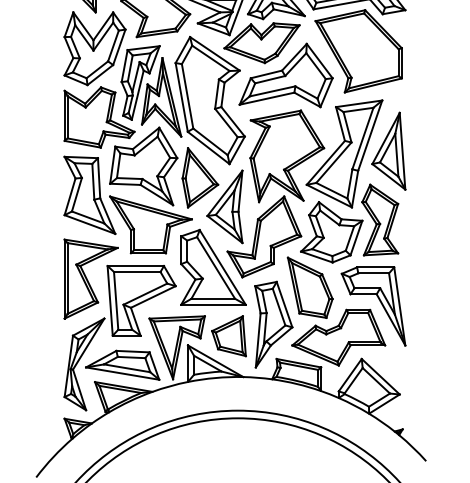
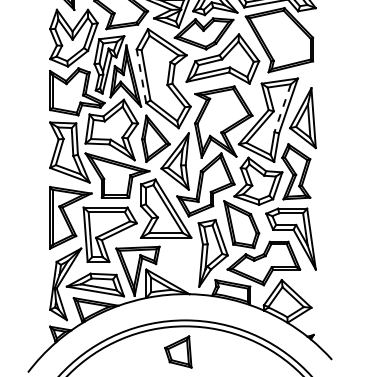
line: (181, 97) -> (141, 76), solid -> dashed
line: (362, 138) -> (282, 108), solid -> dashed
part: (228, 336) -> (177, 352), moved

